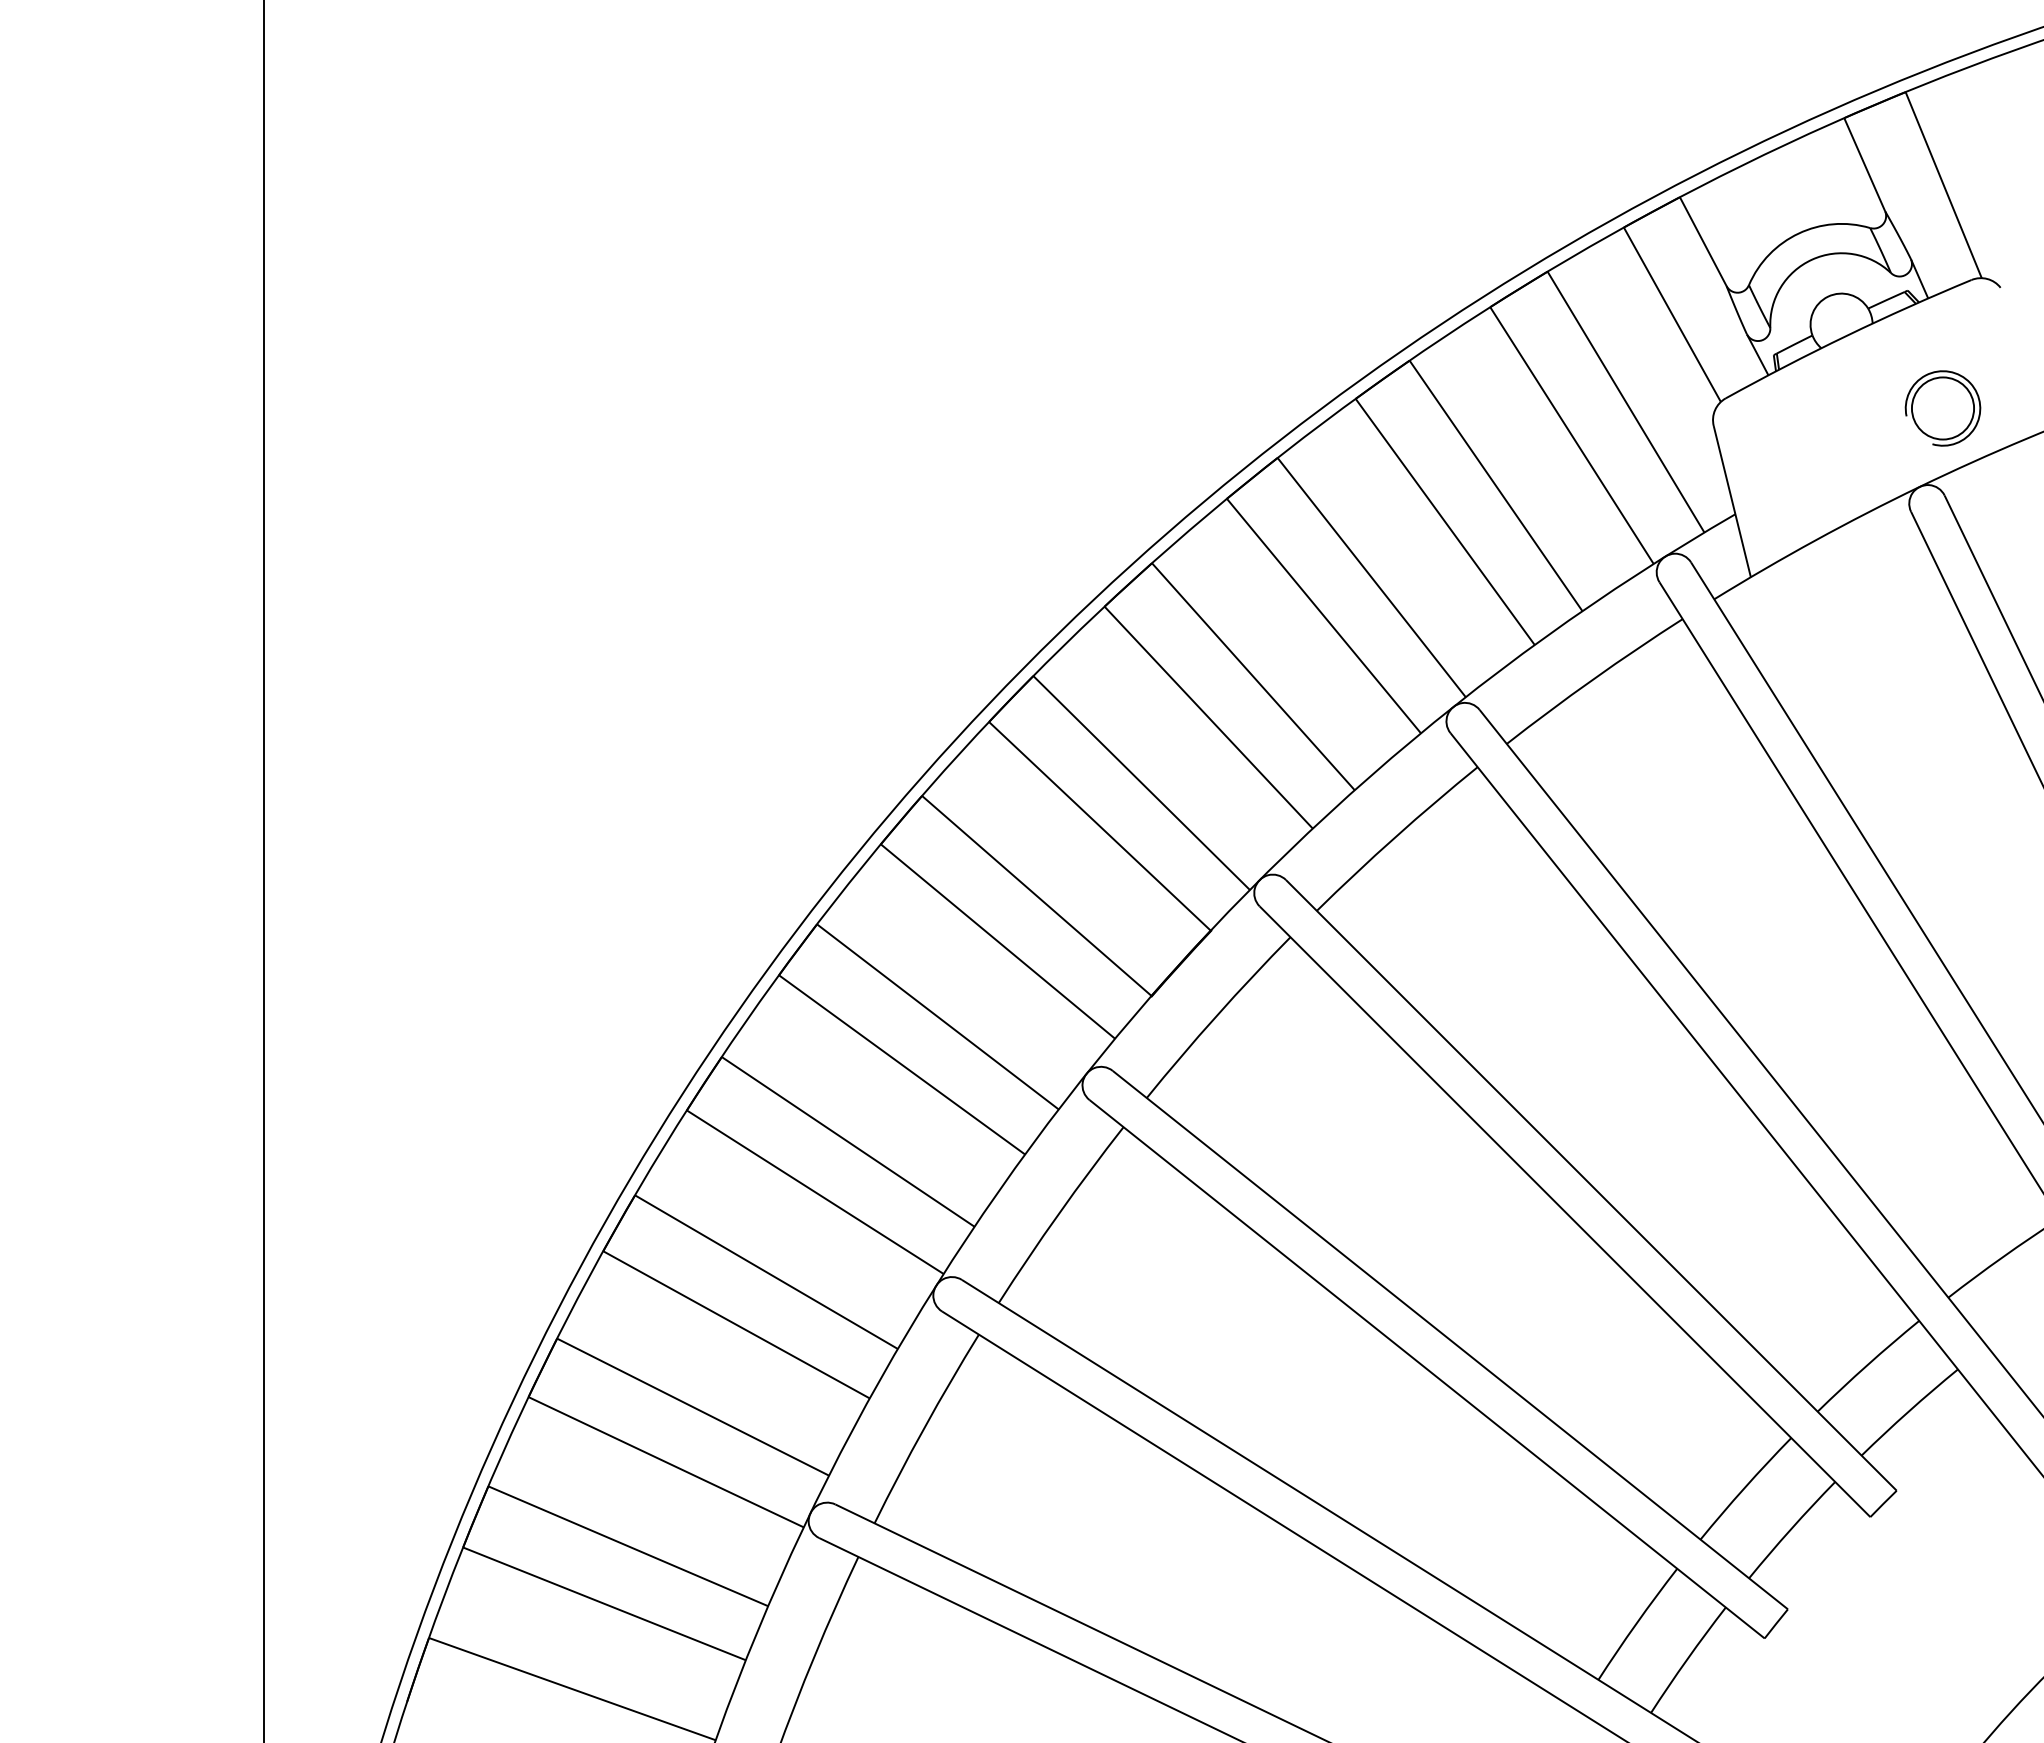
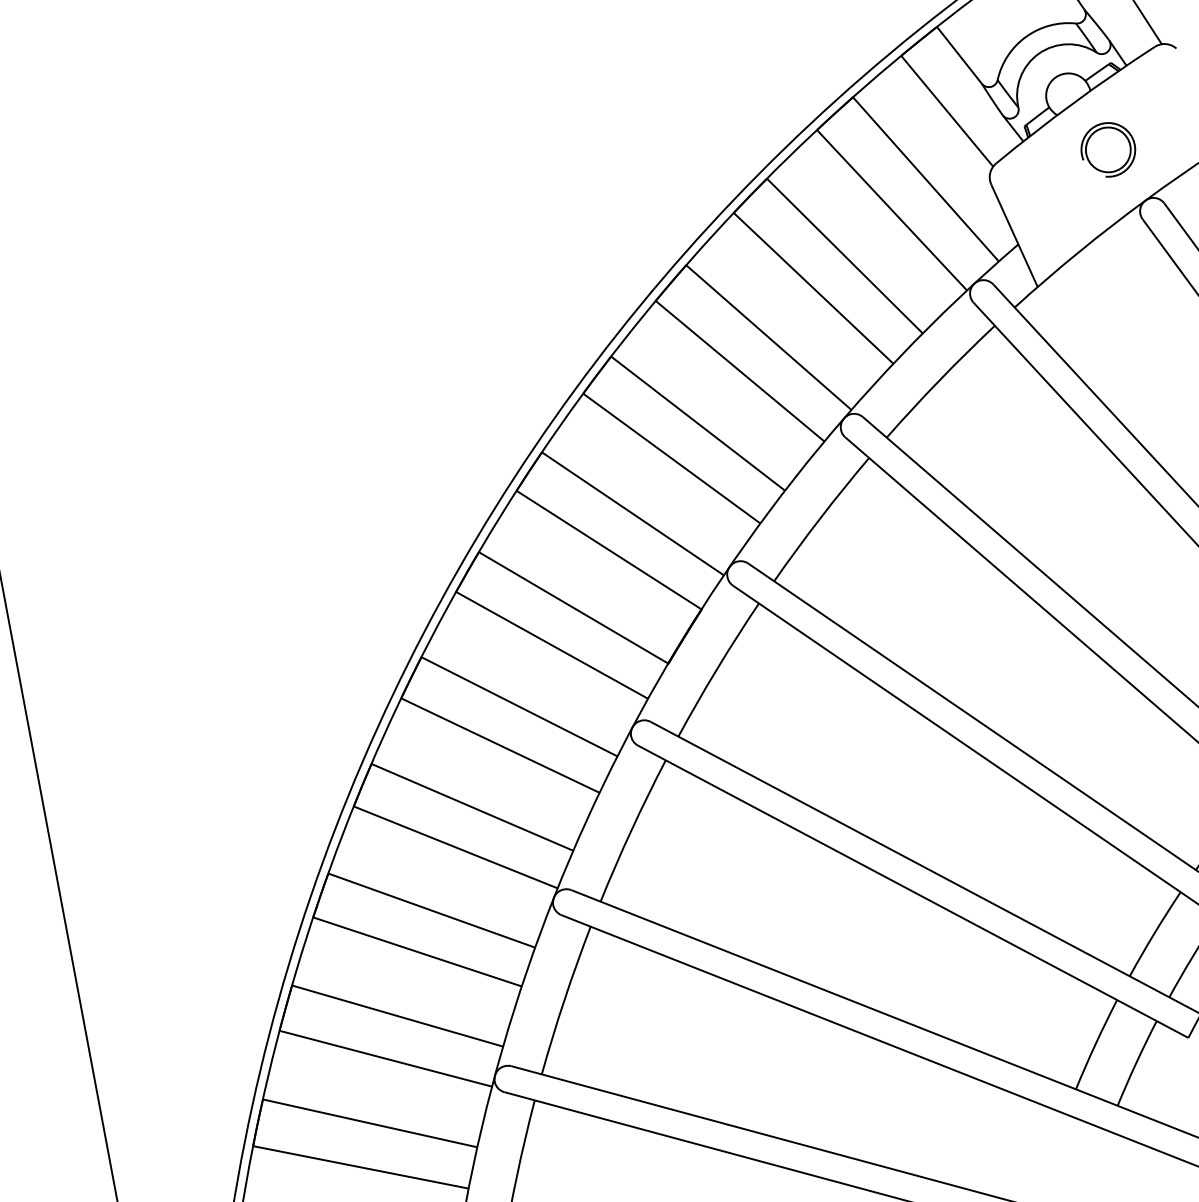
part: (1942, 408) -> (1107, 150), moved

